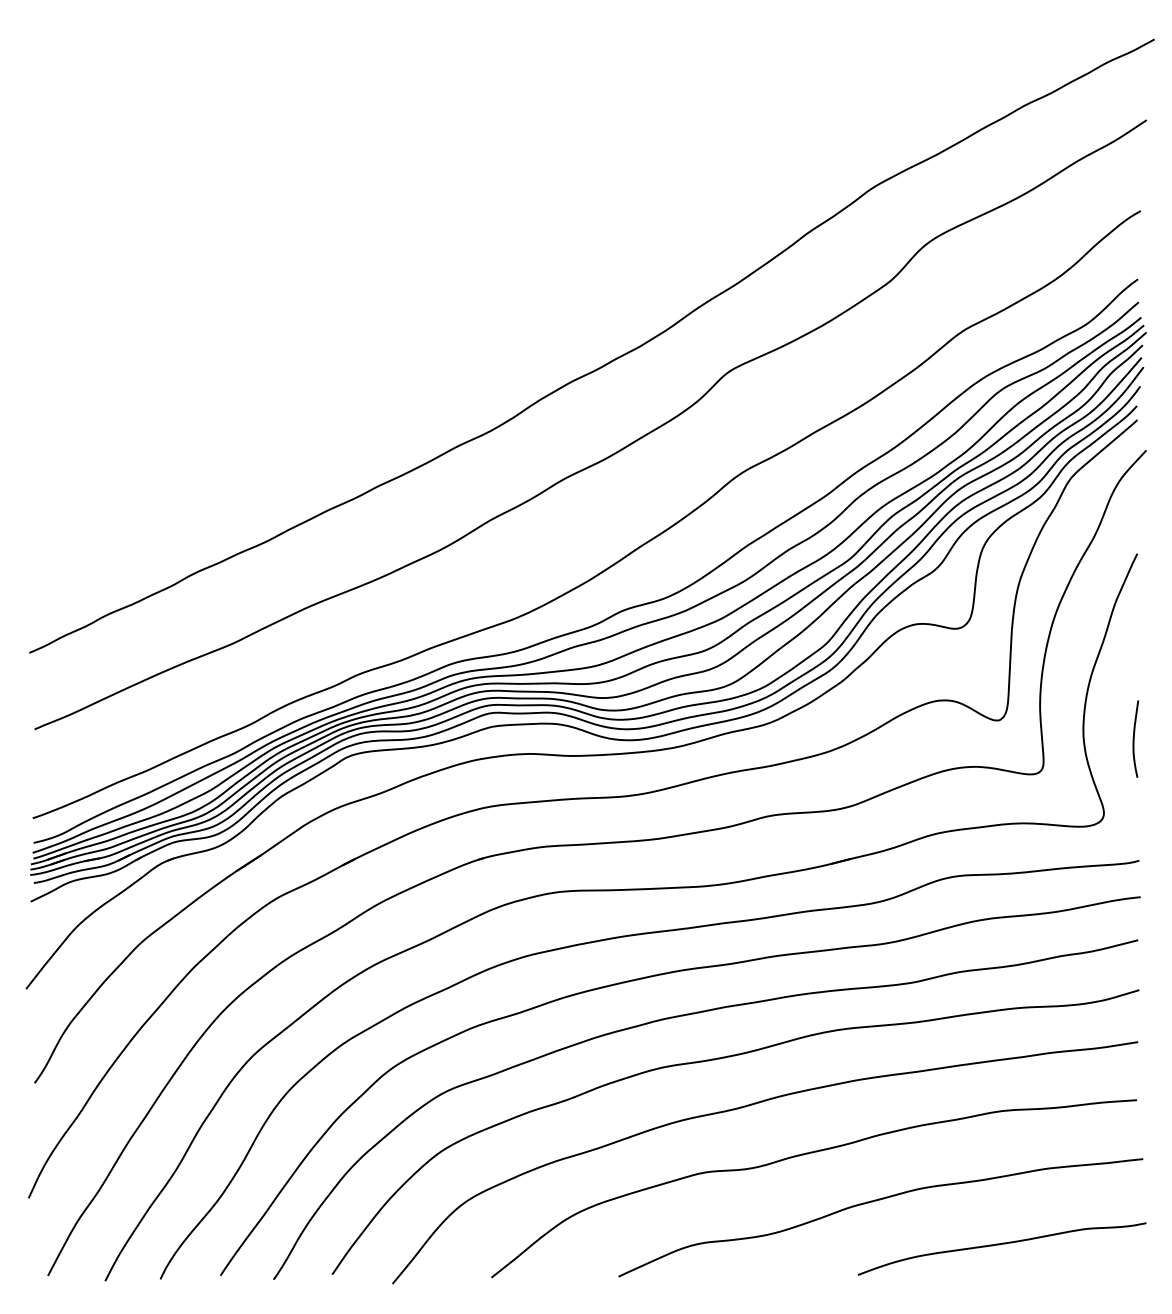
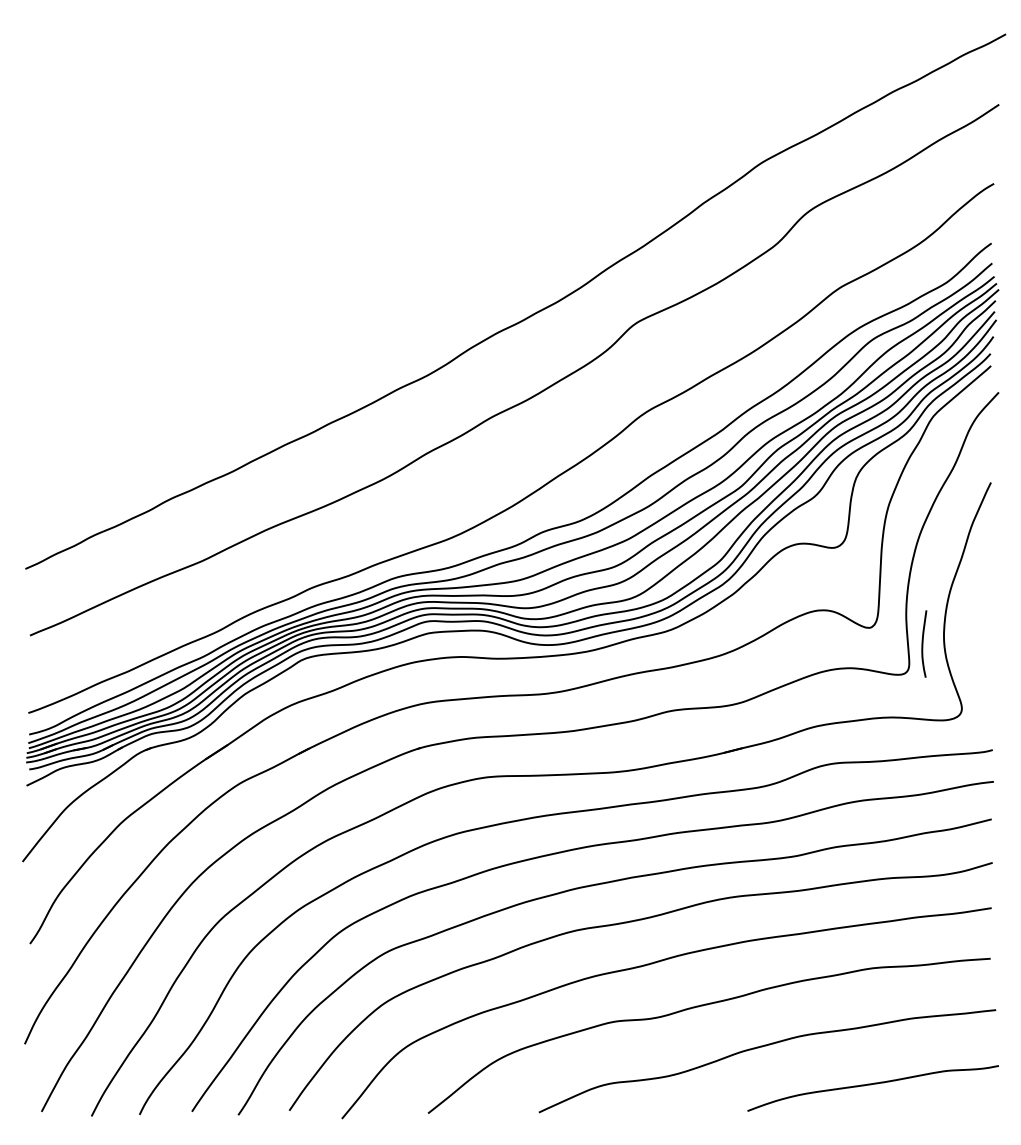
curve: (1134, 738) -> (923, 643), moved

